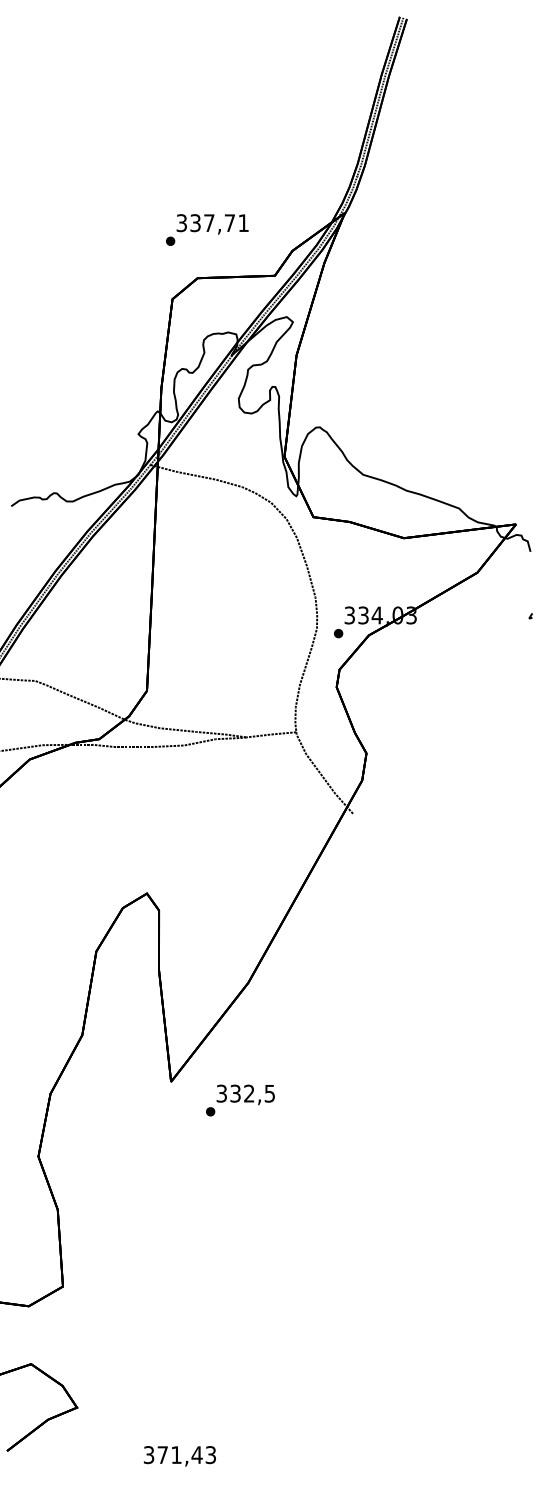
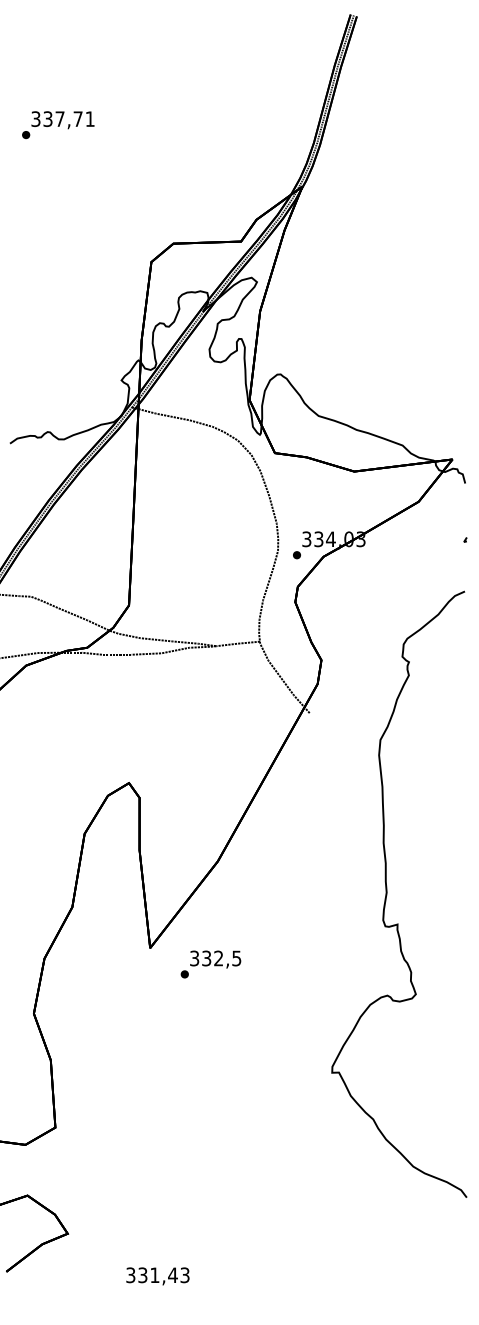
text: (207, 229) -> (58, 124), moved
curve: (441, 1020) -> (387, 894), added
text: (162, 1455) -> (142, 1275), 371,43 -> 331,43

